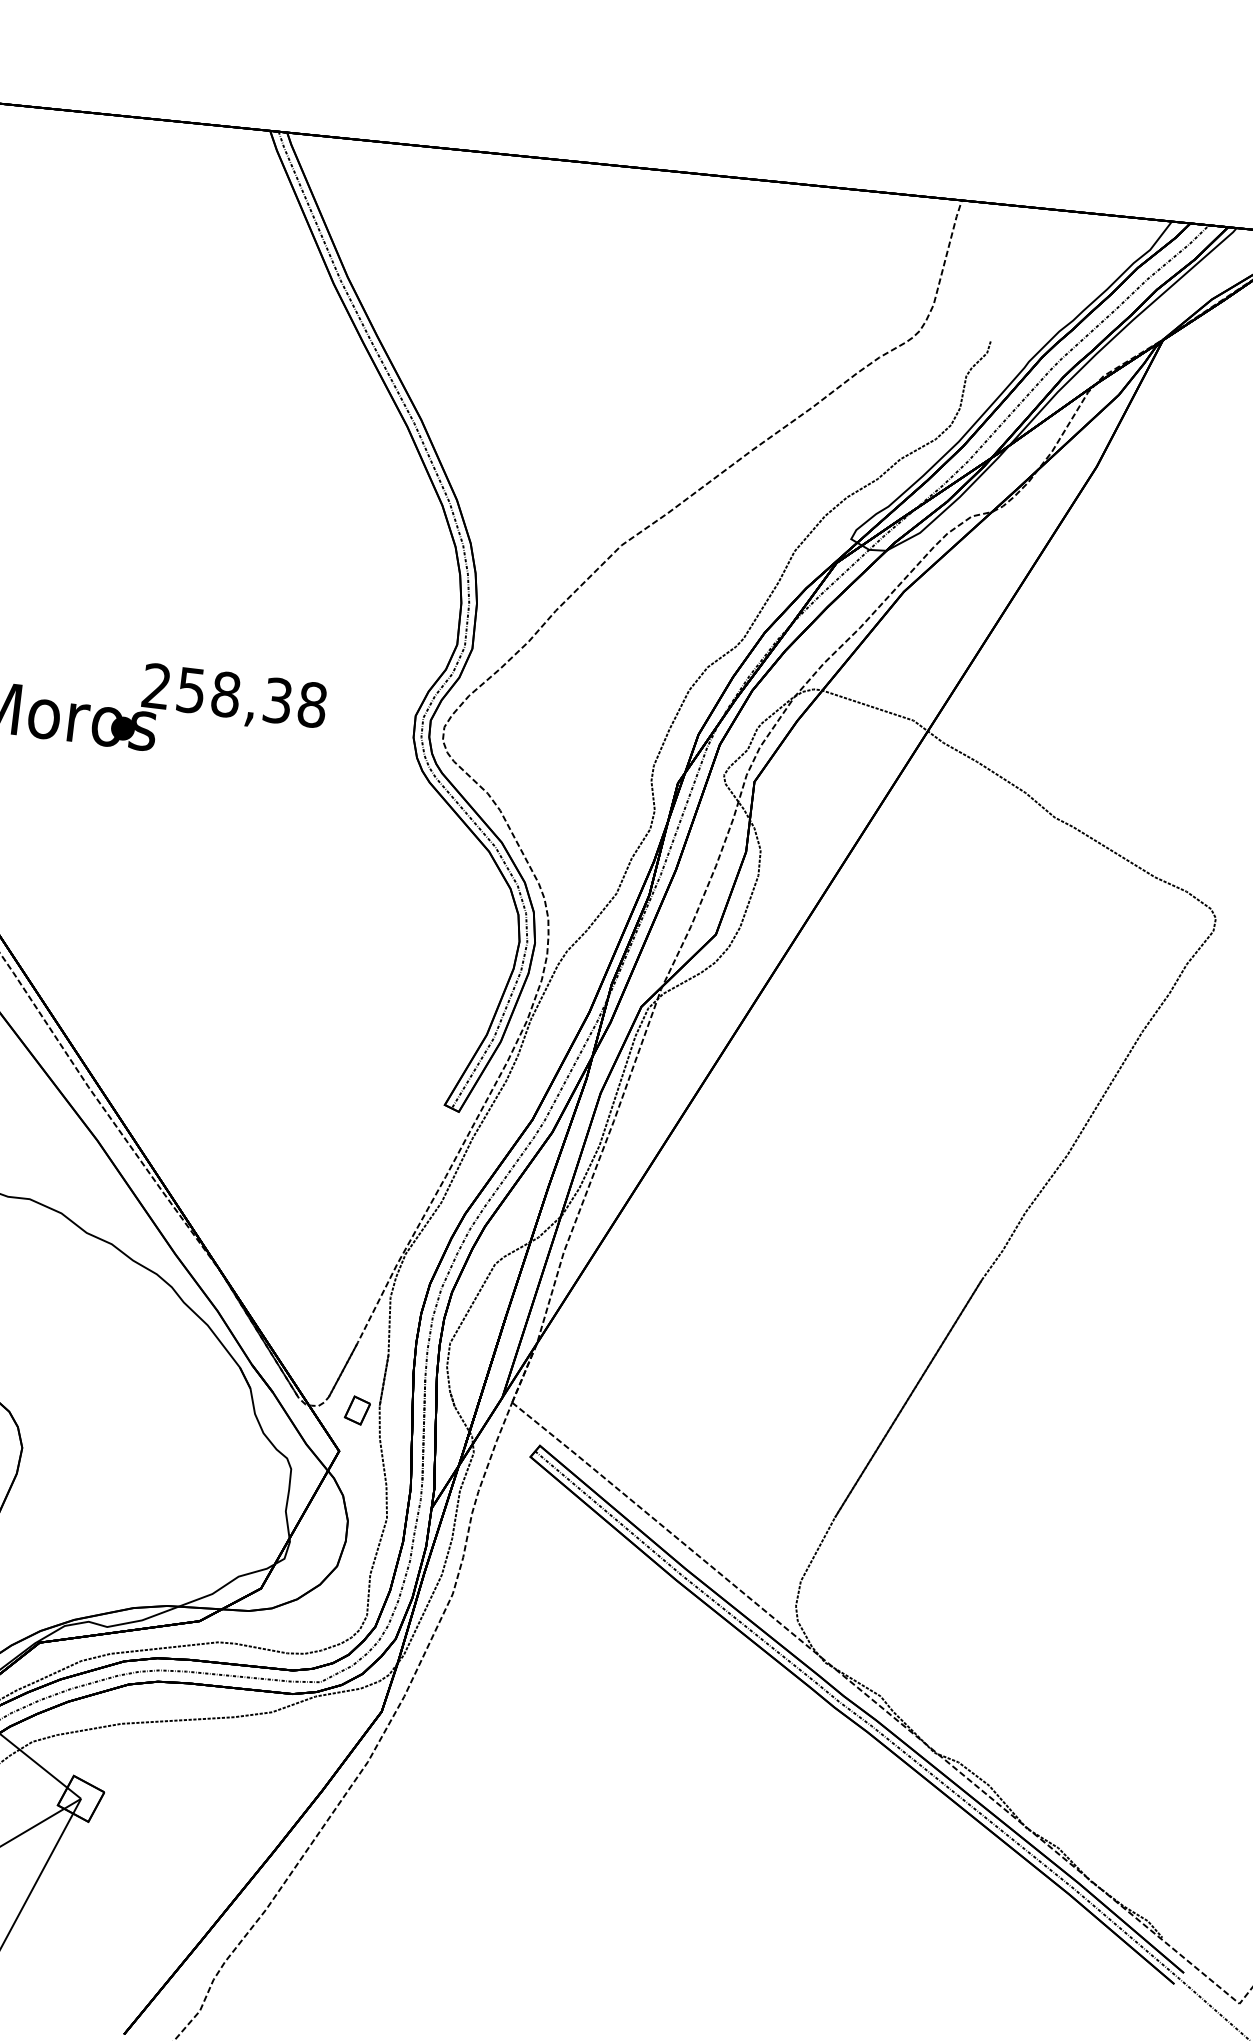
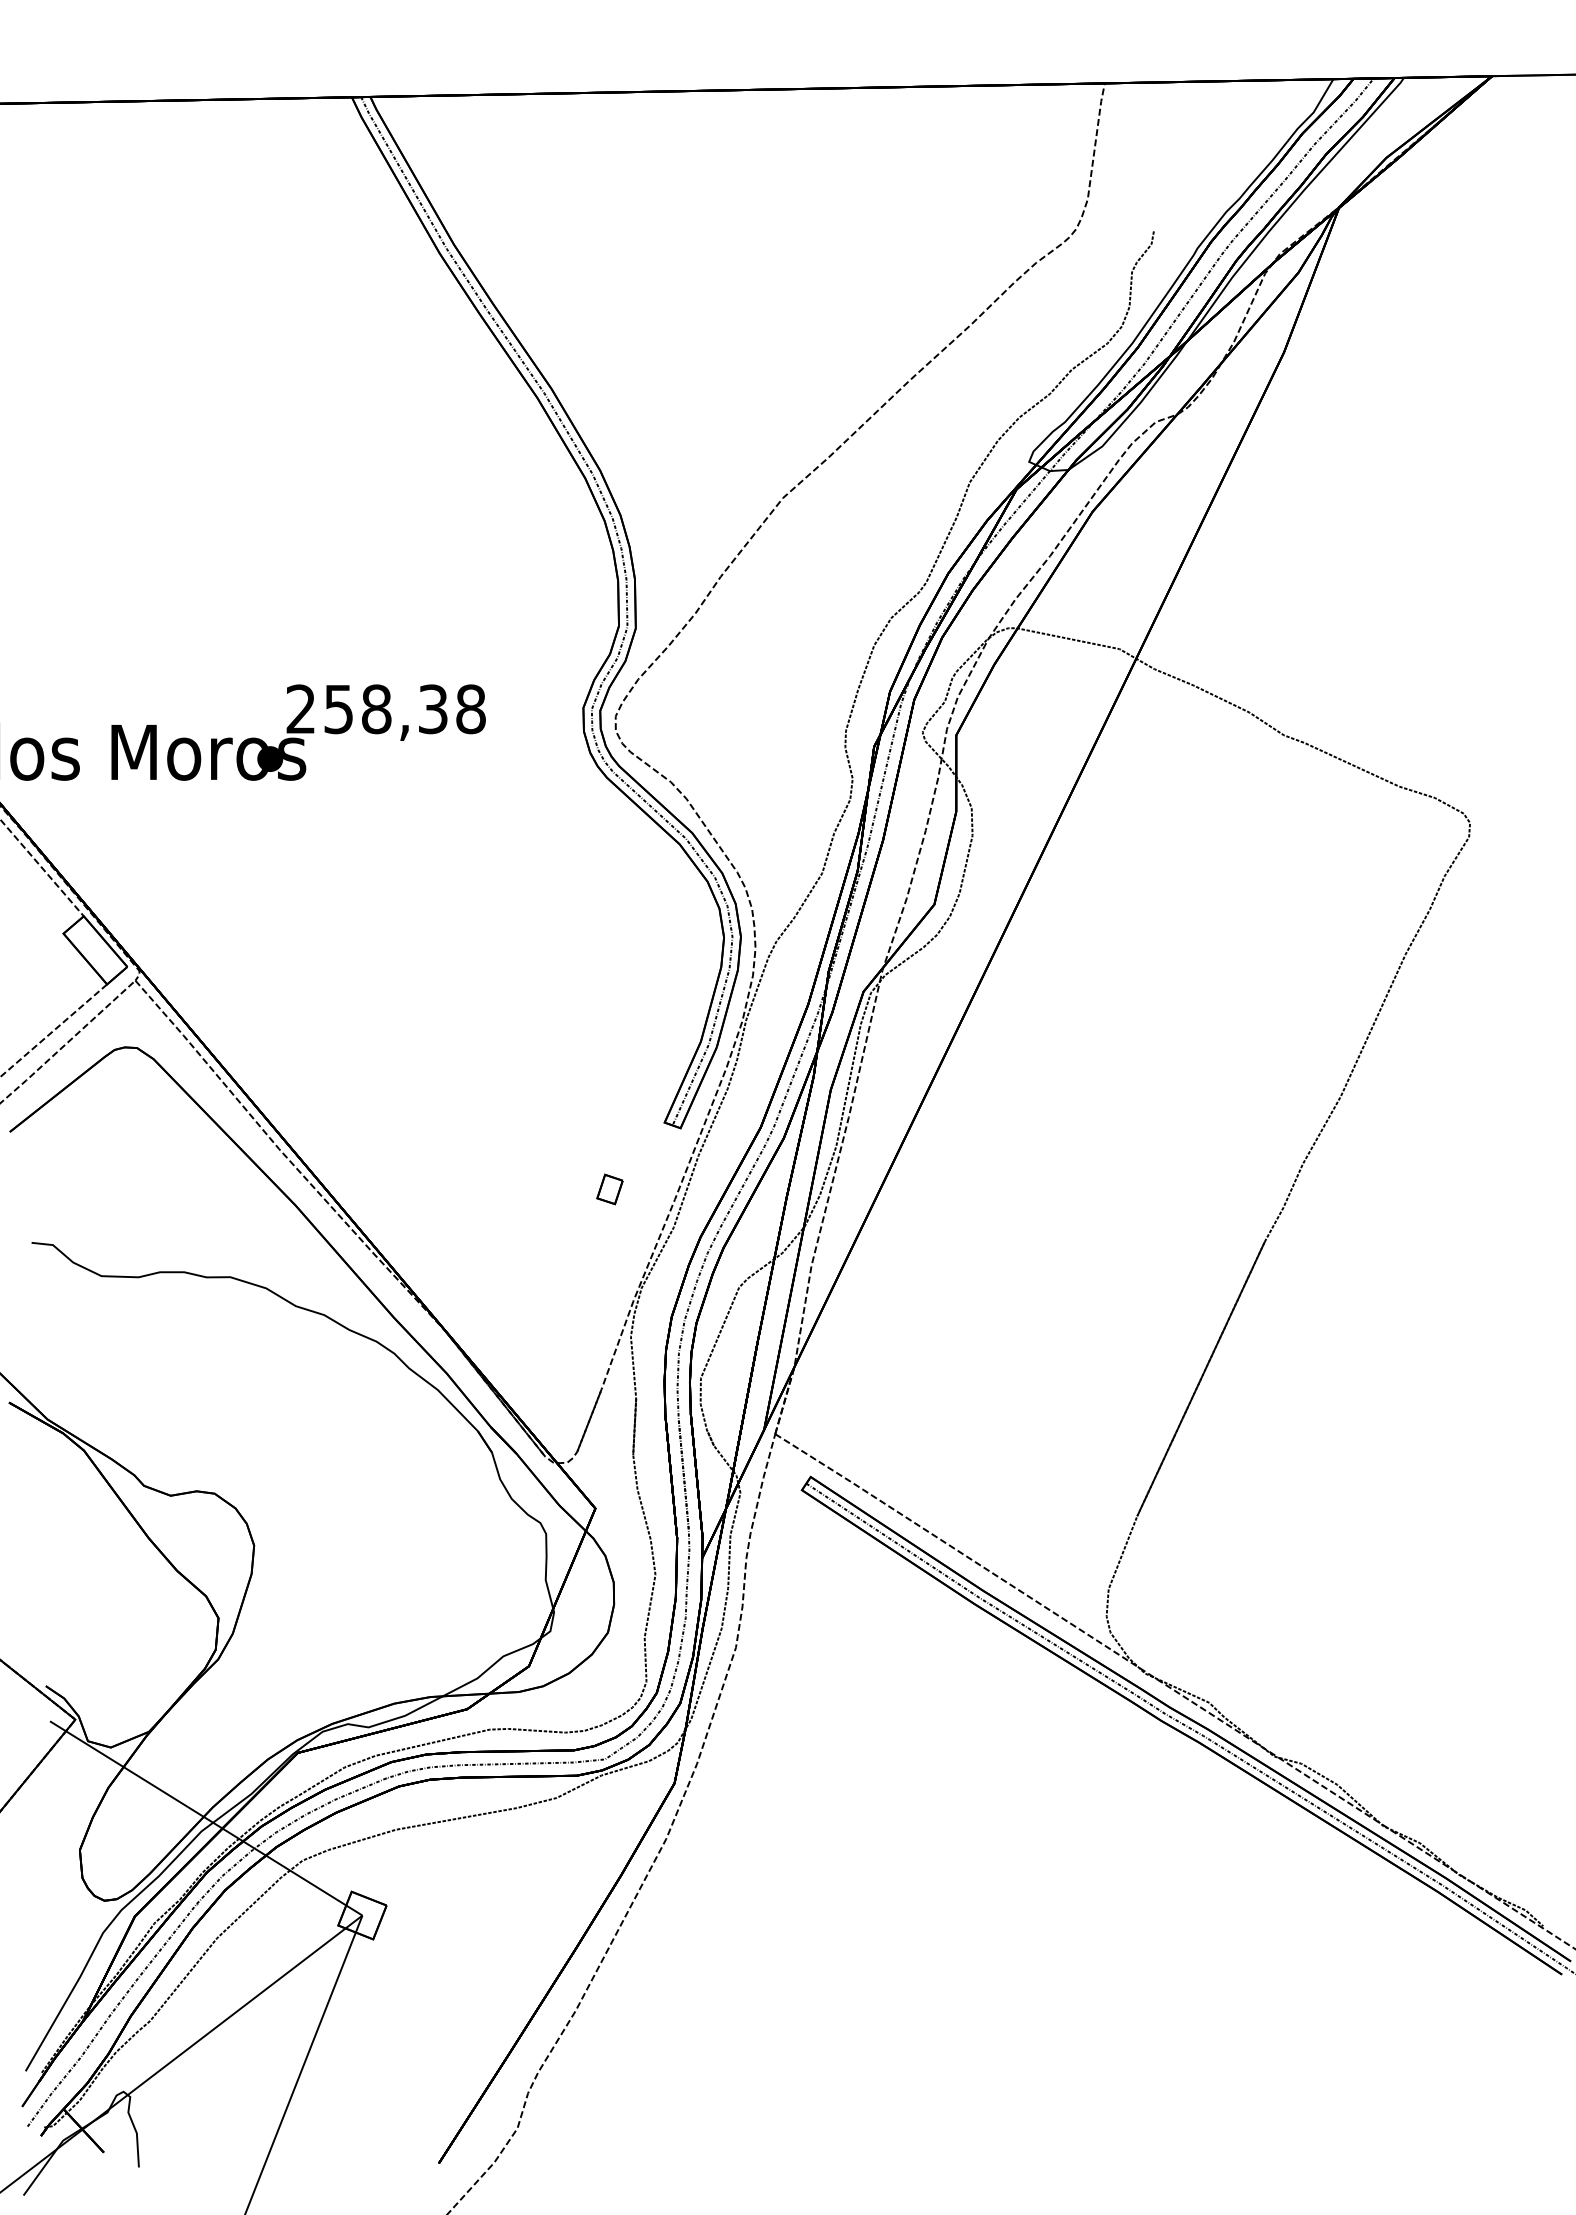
part: (357, 1410) -> (609, 1189), moved

